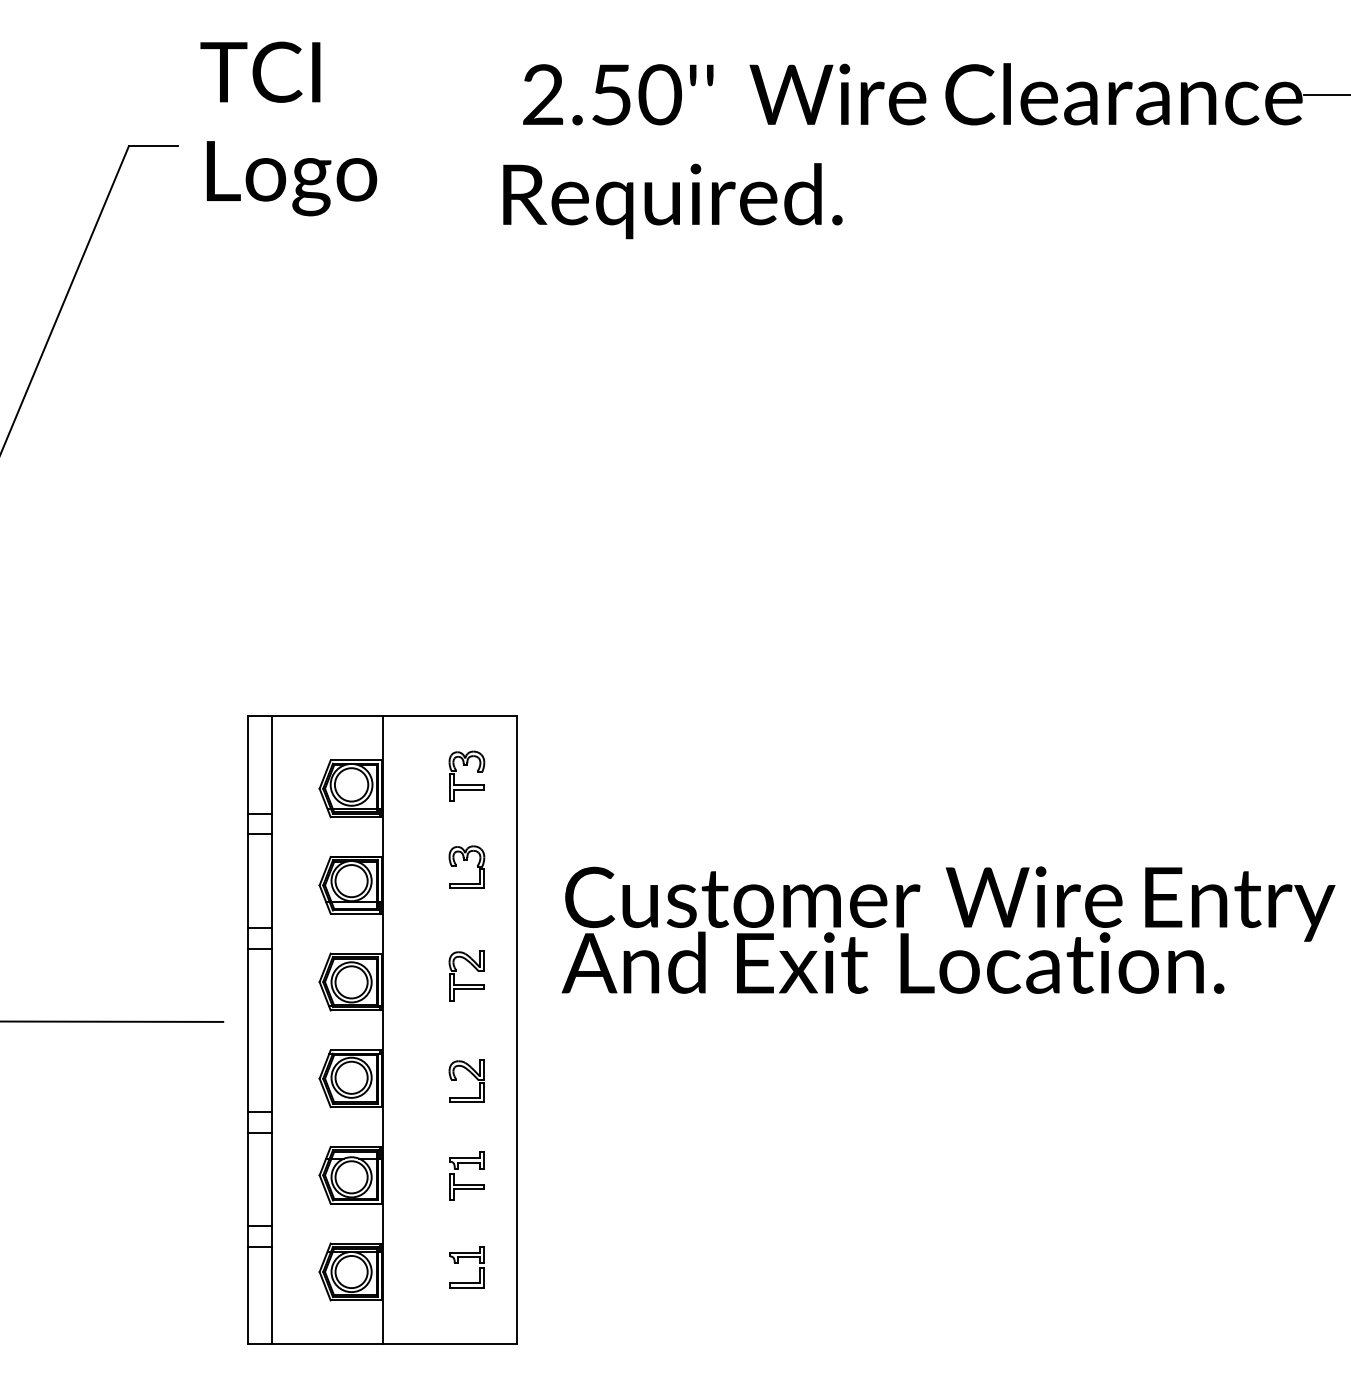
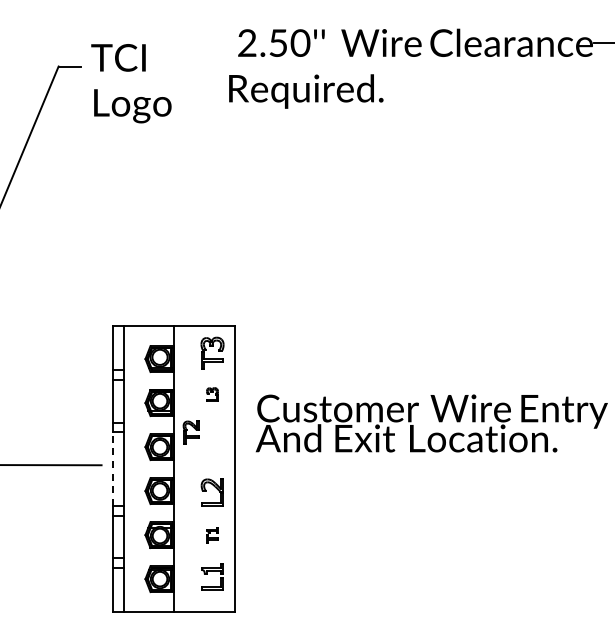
text: (288, 128) -> (131, 83), moved
part: (466, 776) -> (212, 353), size x1.4
part: (466, 866) -> (212, 394), size x0.7
part: (464, 976) -> (190, 432), moved
line: (247, 1029) -> (112, 468), solid -> dashed
part: (464, 1081) -> (211, 492), size x1.4
part: (466, 1176) -> (212, 535), size x0.7
part: (466, 1266) -> (212, 576), size x1.4

